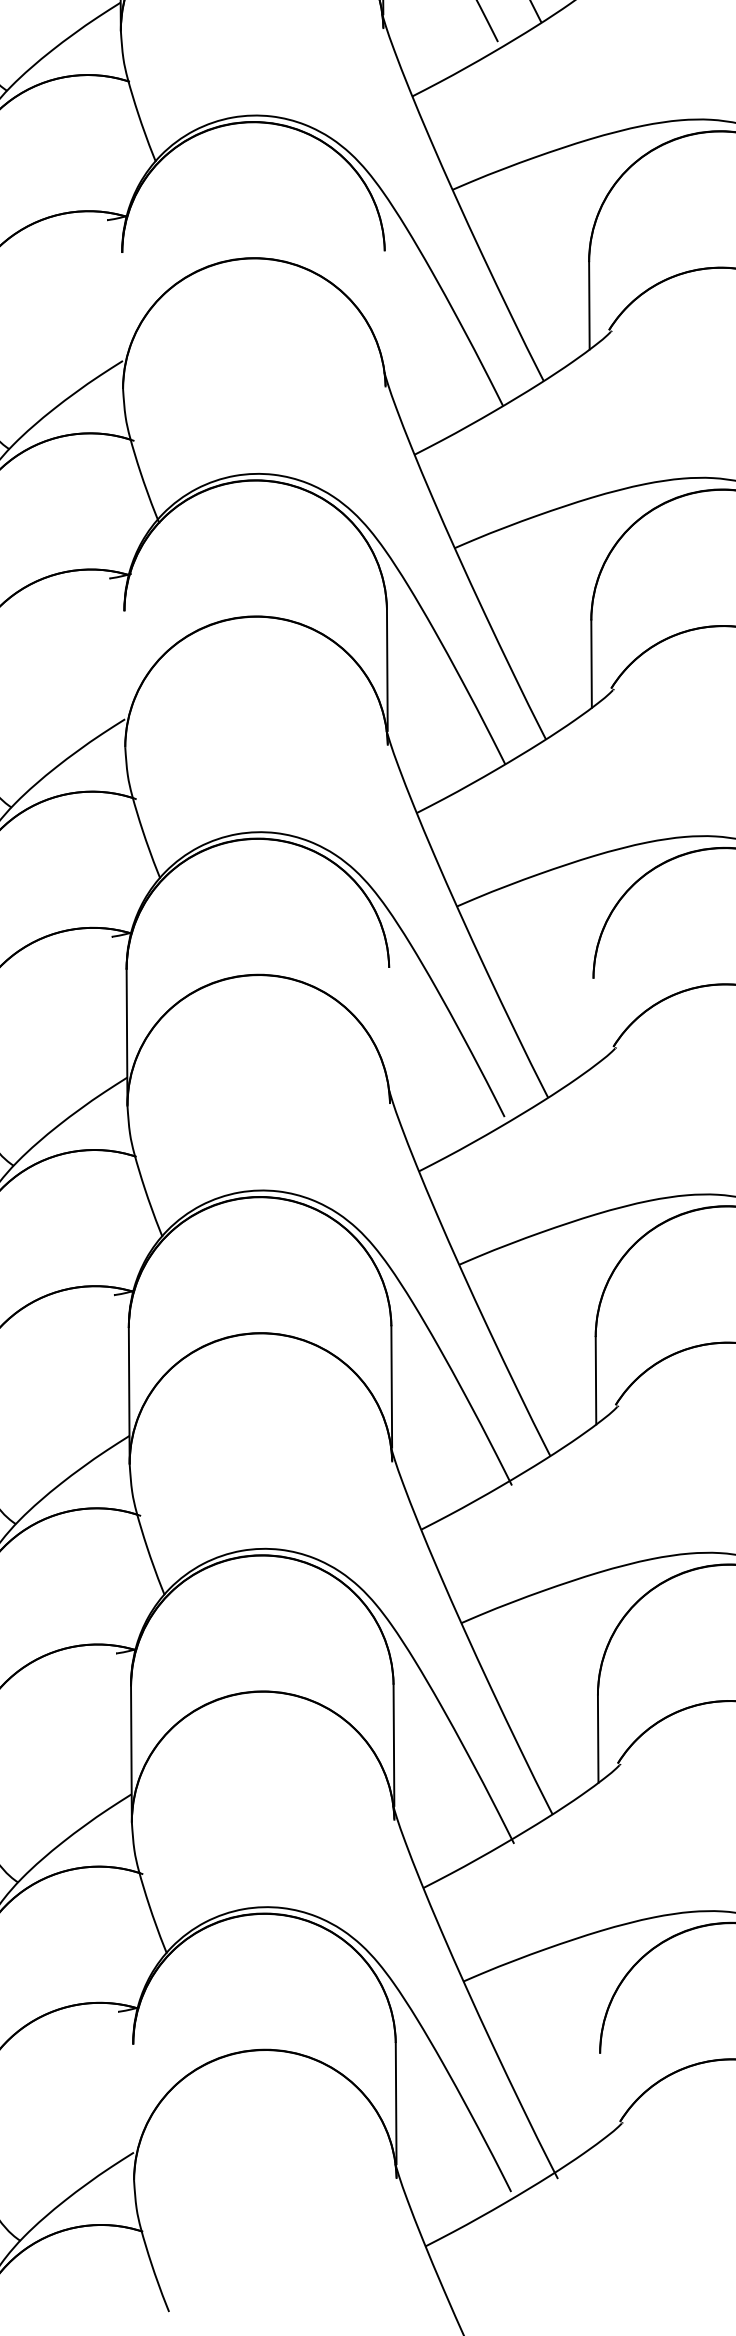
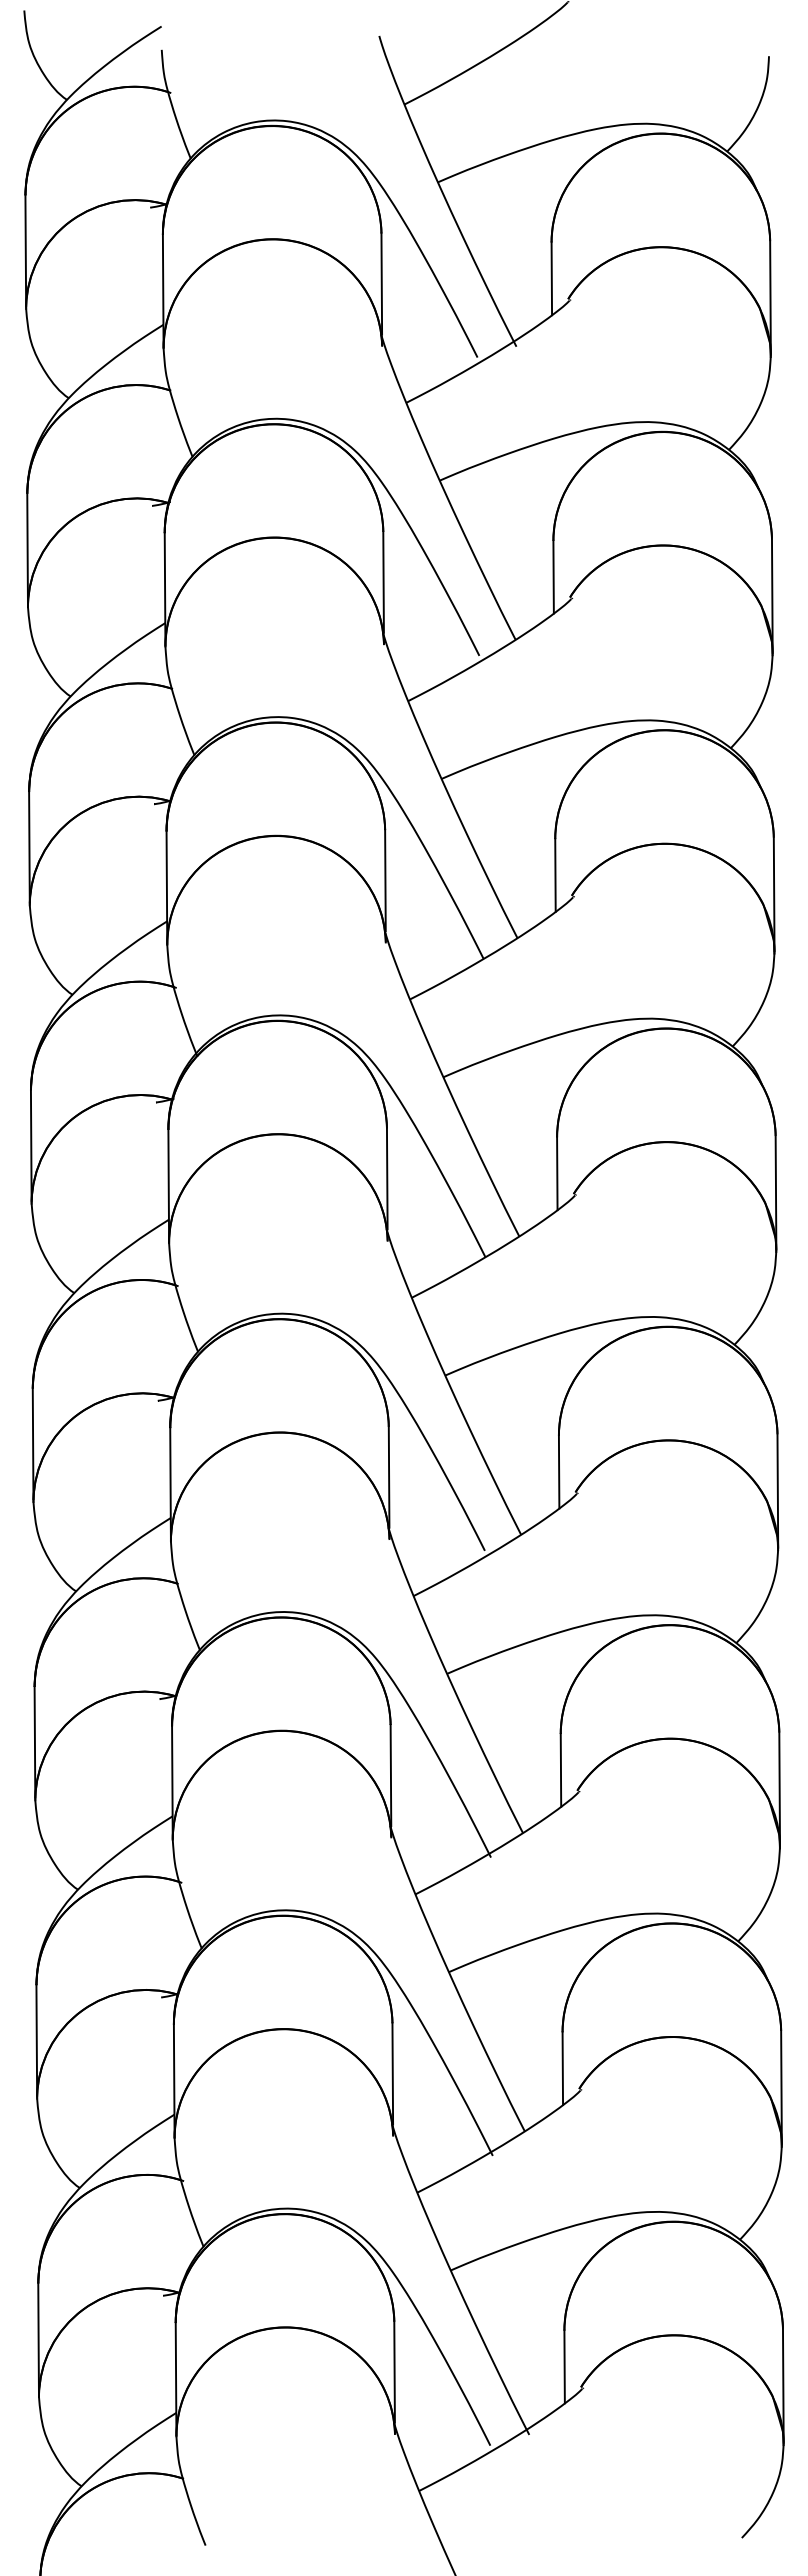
line: (385, 311) -> (385, 880), added
line: (122, 320) -> (166, 887), added
line: (124, 679) -> (168, 1186), added
line: (593, 1021) -> (558, 1471), added
line: (388, 1027) -> (388, 1476), added
line: (600, 2096) -> (564, 2366), added
line: (132, 2112) -> (175, 2379), added

